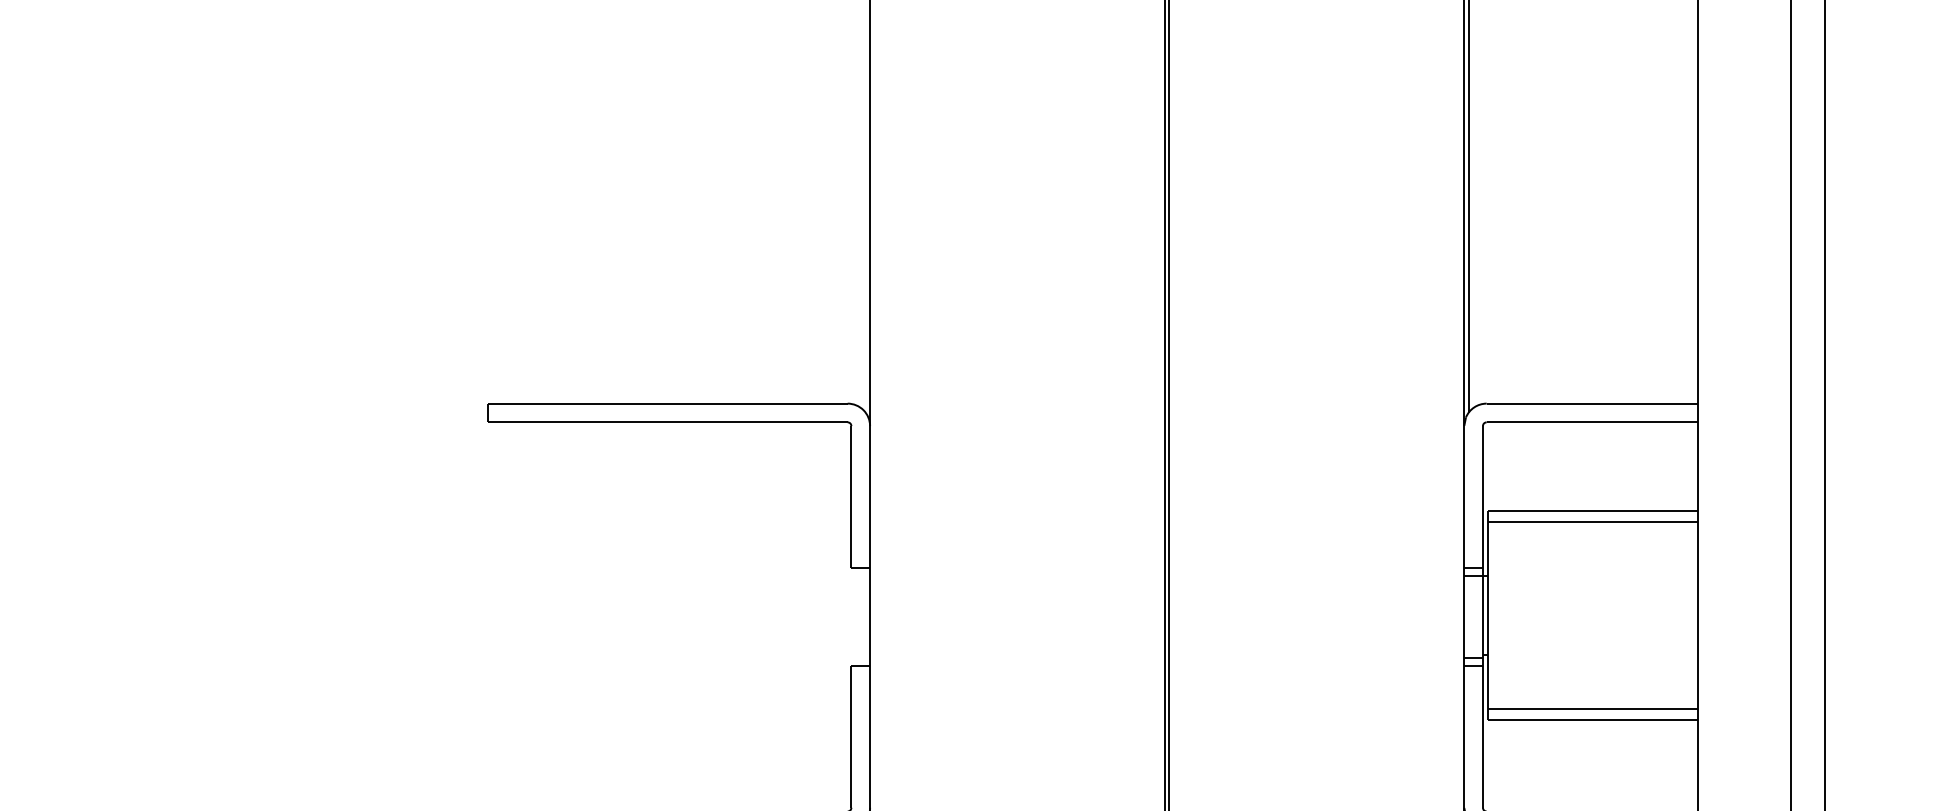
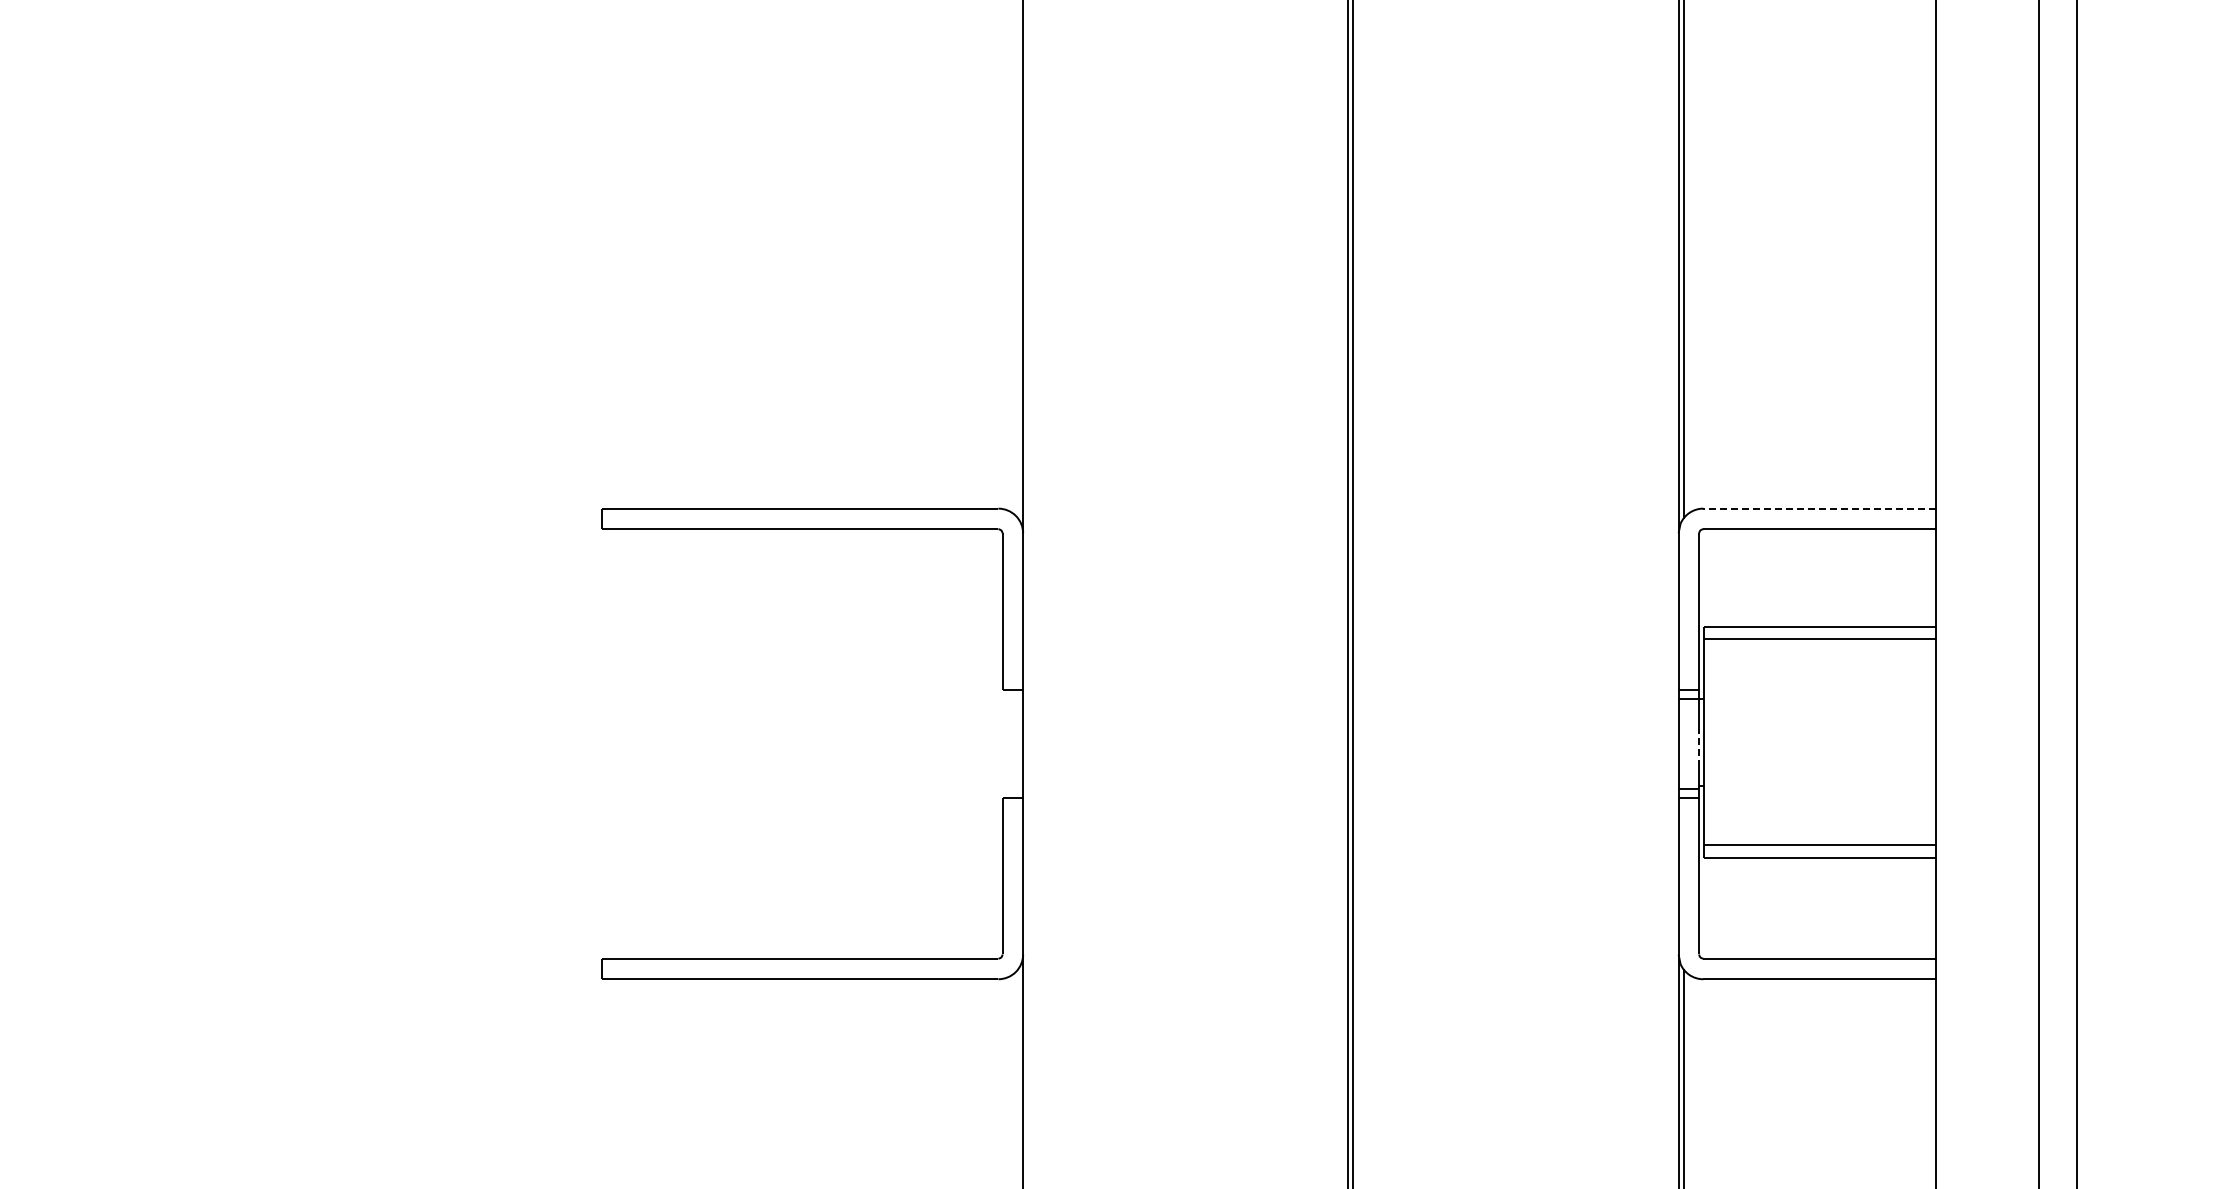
line: (1591, 403) -> (1819, 508), solid -> dashed
line: (1483, 616) -> (1699, 743), solid -> dashed

